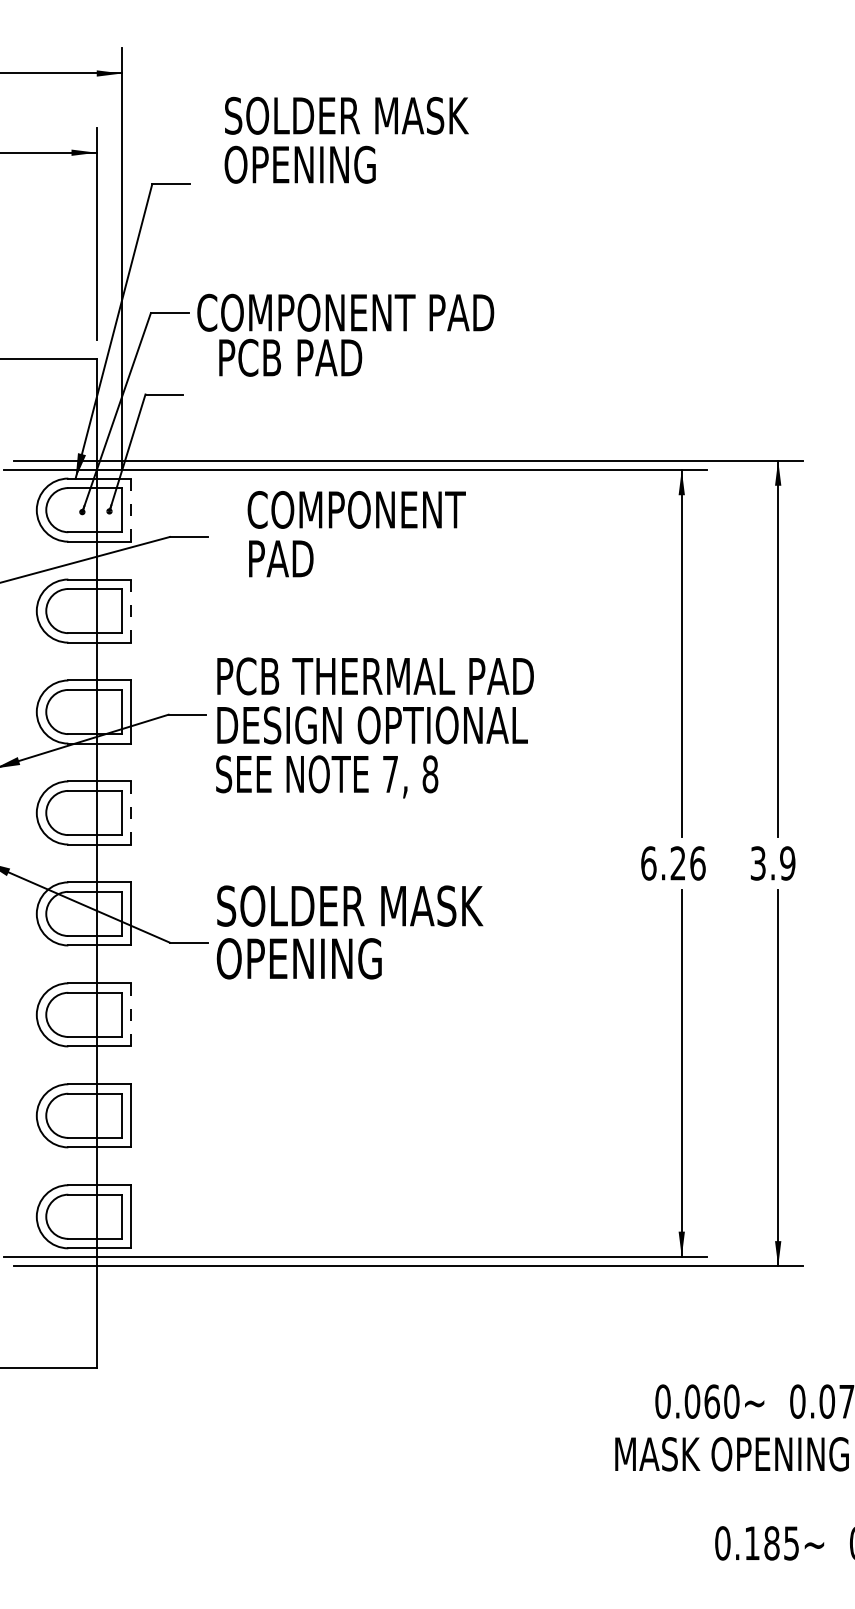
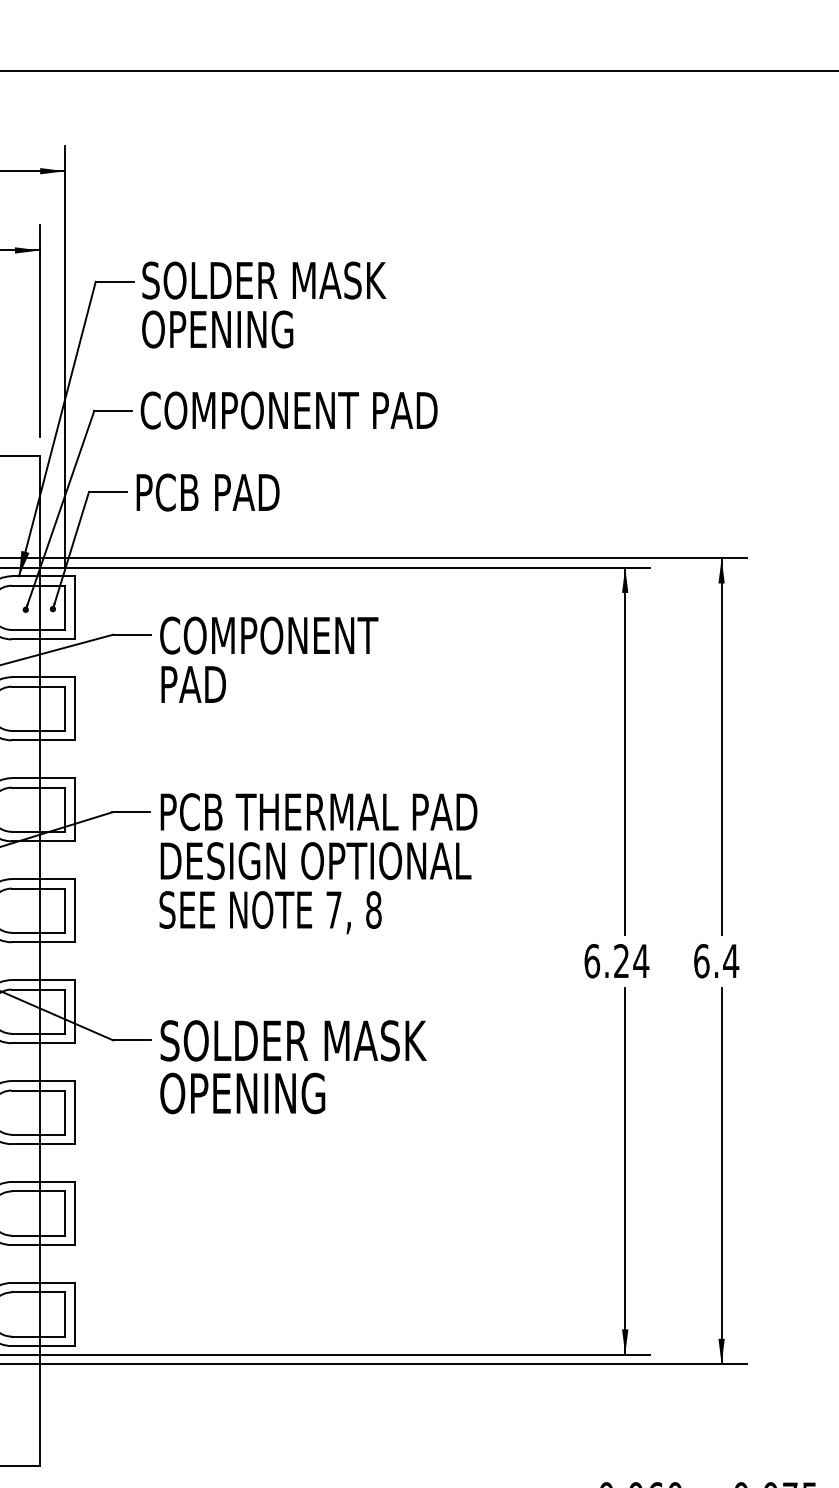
text: (346, 139) -> (263, 304), moved
text: (290, 357) -> (207, 492), moved
line: (131, 510) -> (74, 608), dashed -> solid
text: (356, 534) -> (268, 660), moved
line: (131, 611) -> (74, 709), dashed -> solid
text: (374, 727) -> (317, 863), moved
line: (131, 812) -> (74, 910), dashed -> solid
text: (697, 863) -> (640, 961), 6.26 -> 6.24
text: (772, 863) -> (715, 961), 3.9 -> 6.4
text: (349, 932) -> (292, 1067), moved
line: (131, 1014) -> (74, 1112), dashed -> solid

